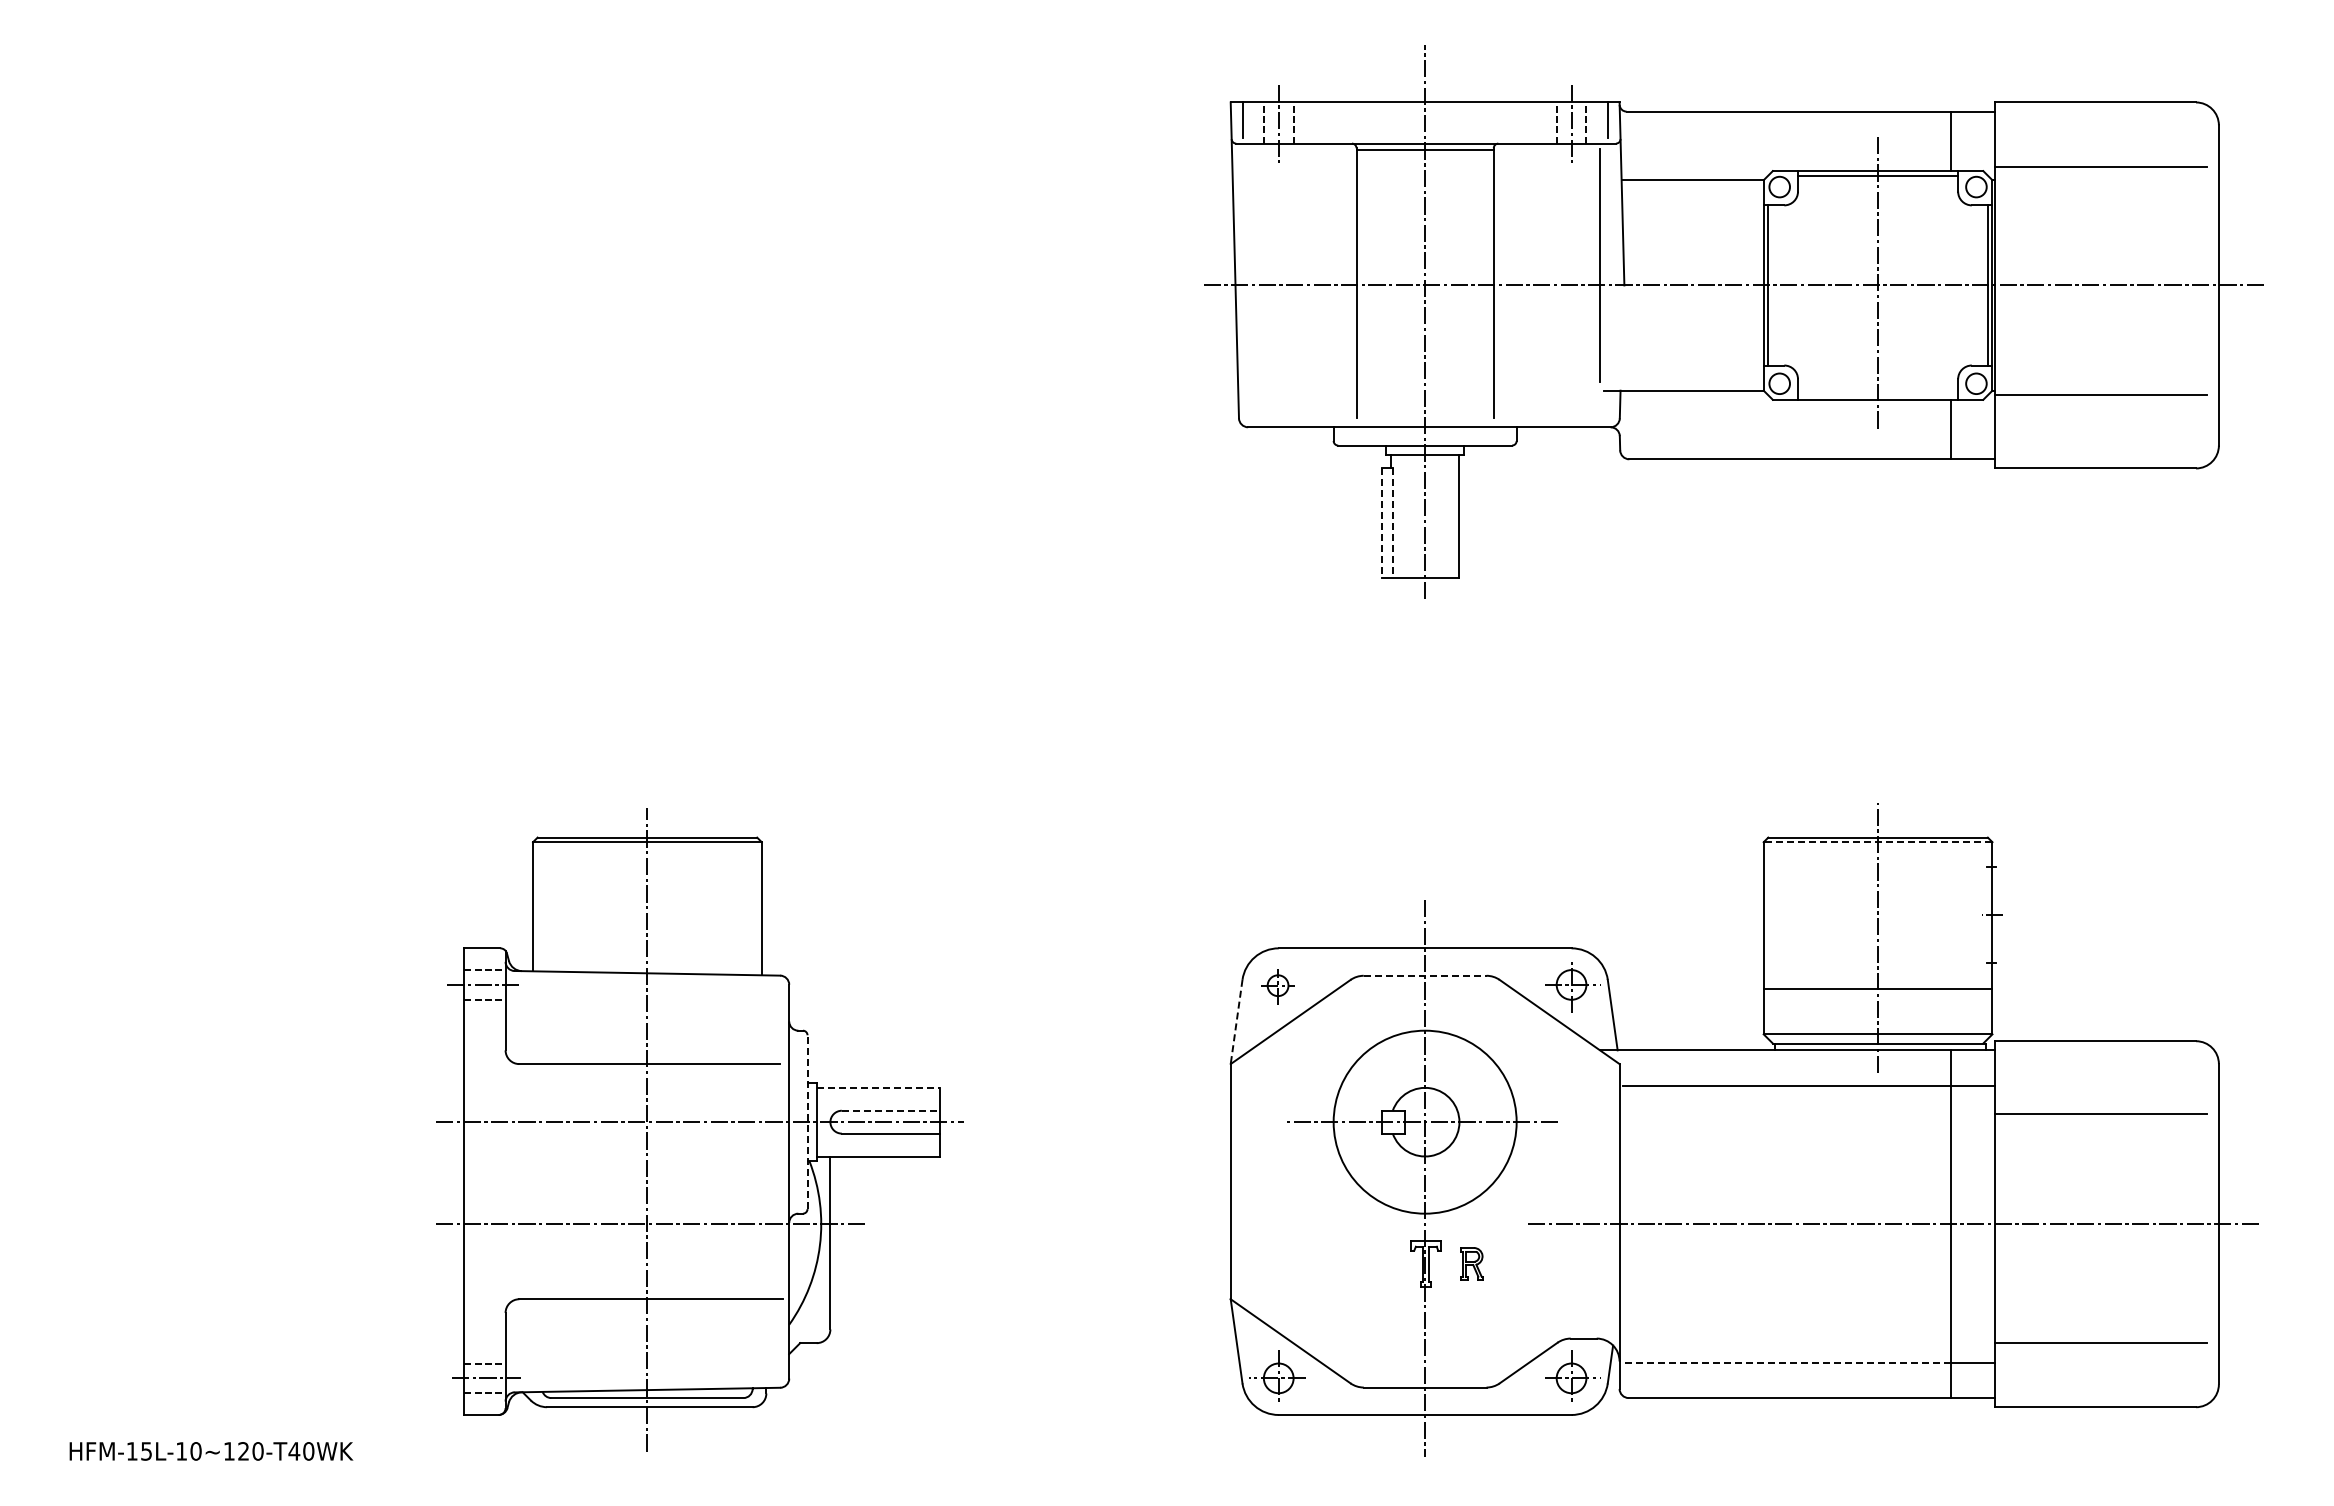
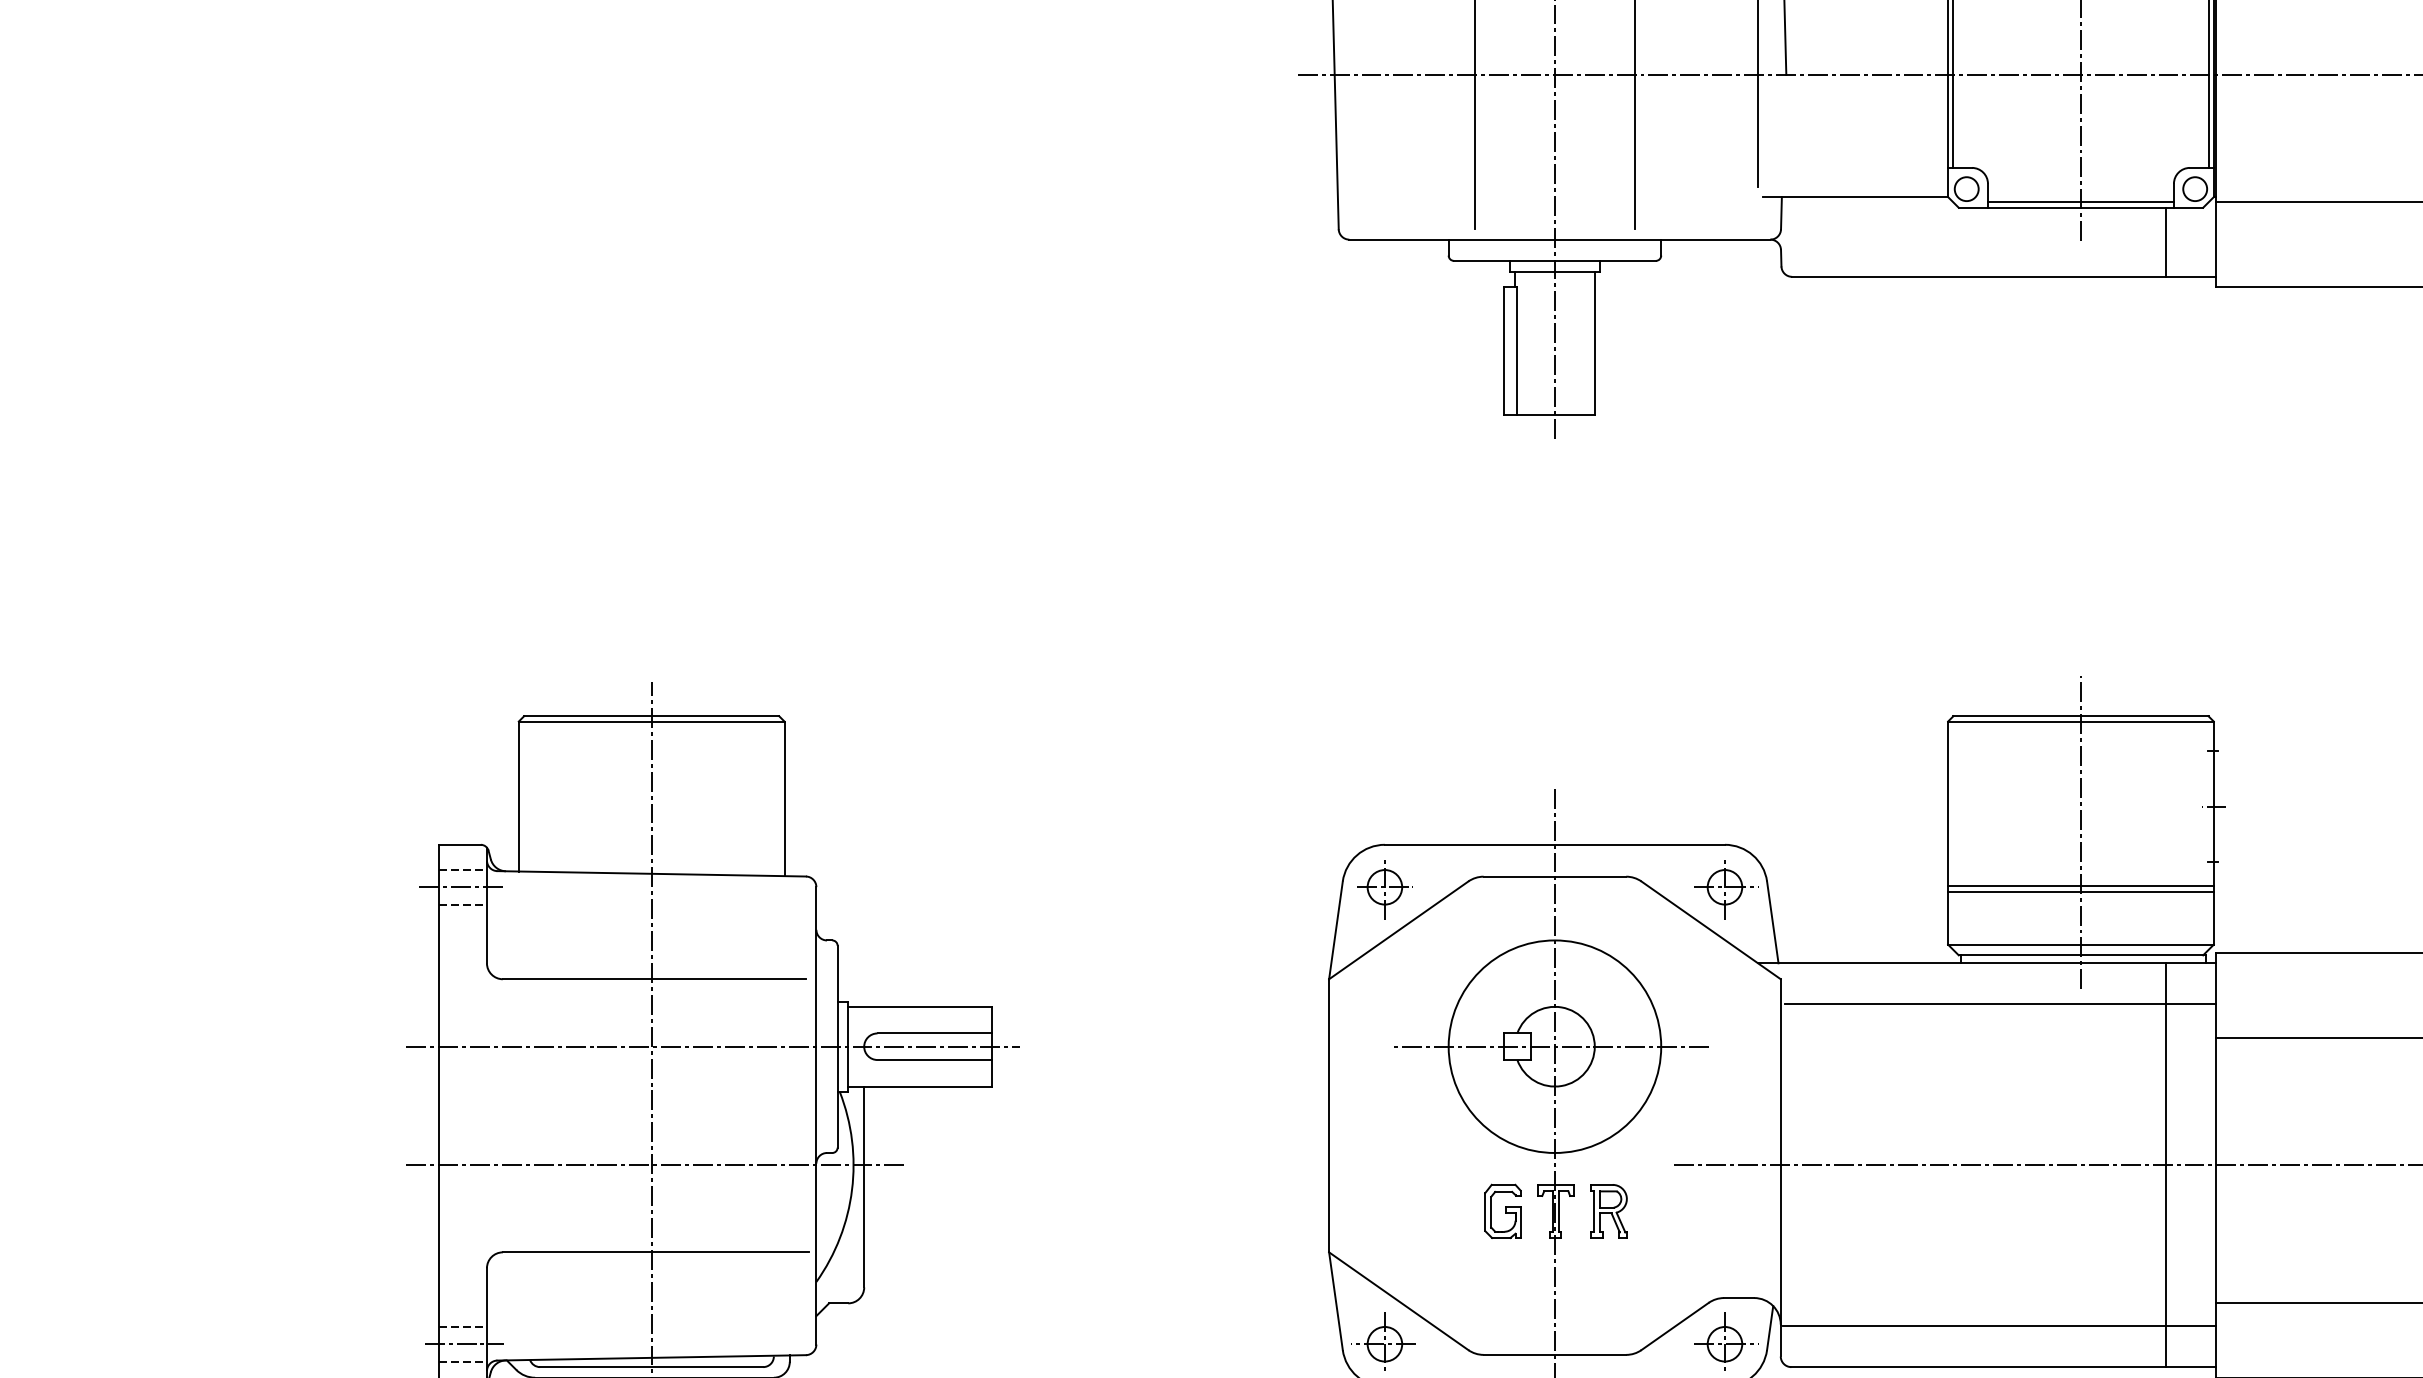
line: (1878, 395) -> (2081, 202), added
line: (1381, 523) -> (1504, 351), dashed -> solid
line: (1392, 523) -> (1517, 351), dashed -> solid
line: (1877, 842) -> (2080, 721), dashed -> solid
line: (1425, 975) -> (1555, 876), dashed -> solid
line: (1877, 984) -> (2080, 886), added
part: (1276, 987) -> (1382, 890), size x1.43
line: (1236, 1021) -> (1335, 929), dashed -> solid
line: (878, 1087) -> (920, 1006), dashed -> solid
line: (891, 1110) -> (935, 1033), dashed -> solid
line: (807, 1122) -> (837, 1047), dashed -> solid
part: (1380, 1263) -> (1503, 1210), added
part: (1471, 1263) -> (1608, 1210), size x1.43
line: (1786, 1362) -> (1974, 1325), dashed -> solid

